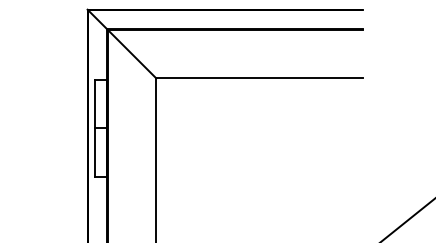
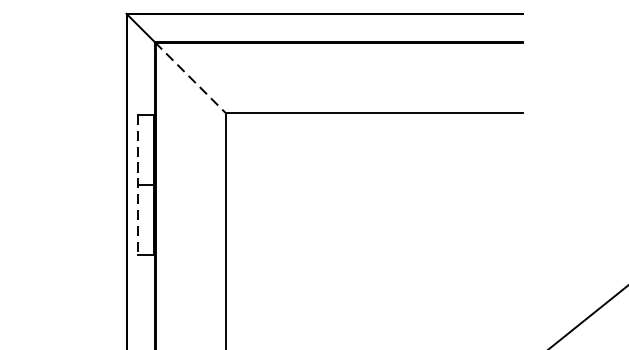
line: (131, 53) -> (189, 76), solid -> dashed
line: (95, 128) -> (137, 185), solid -> dashed

